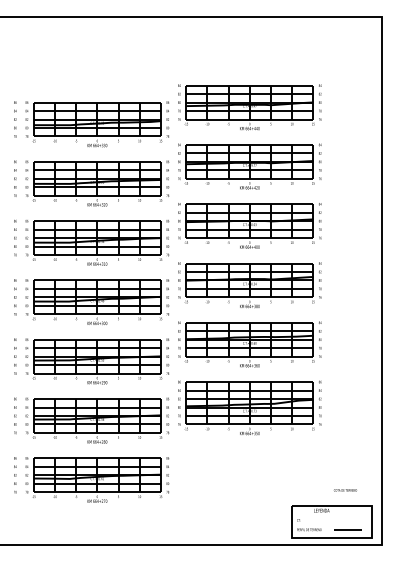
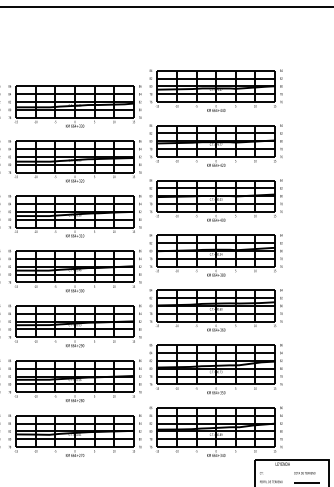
part: (249, 475) -> (215, 431), added
text: (344, 490) -> (303, 473), moved

